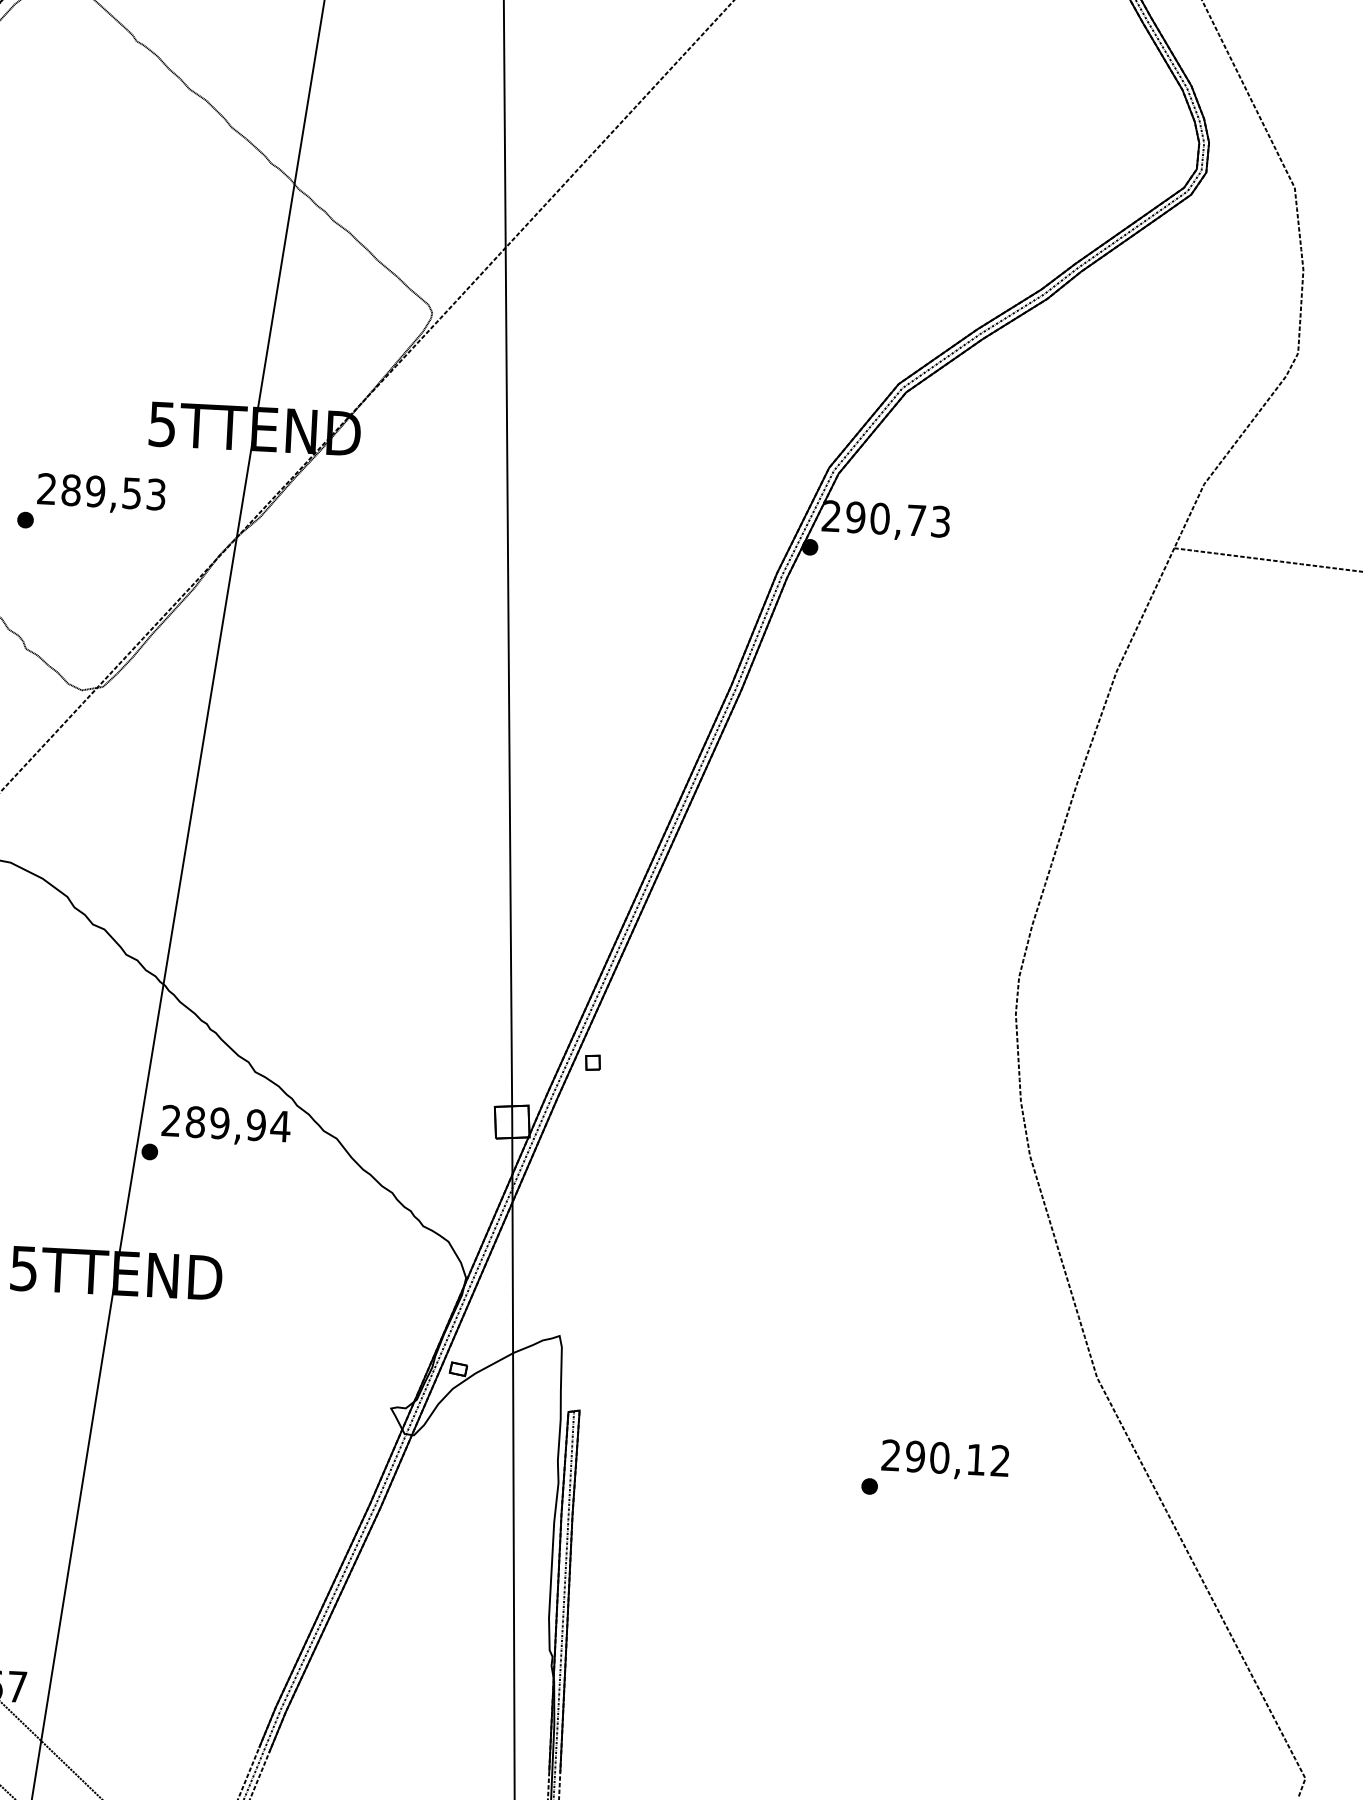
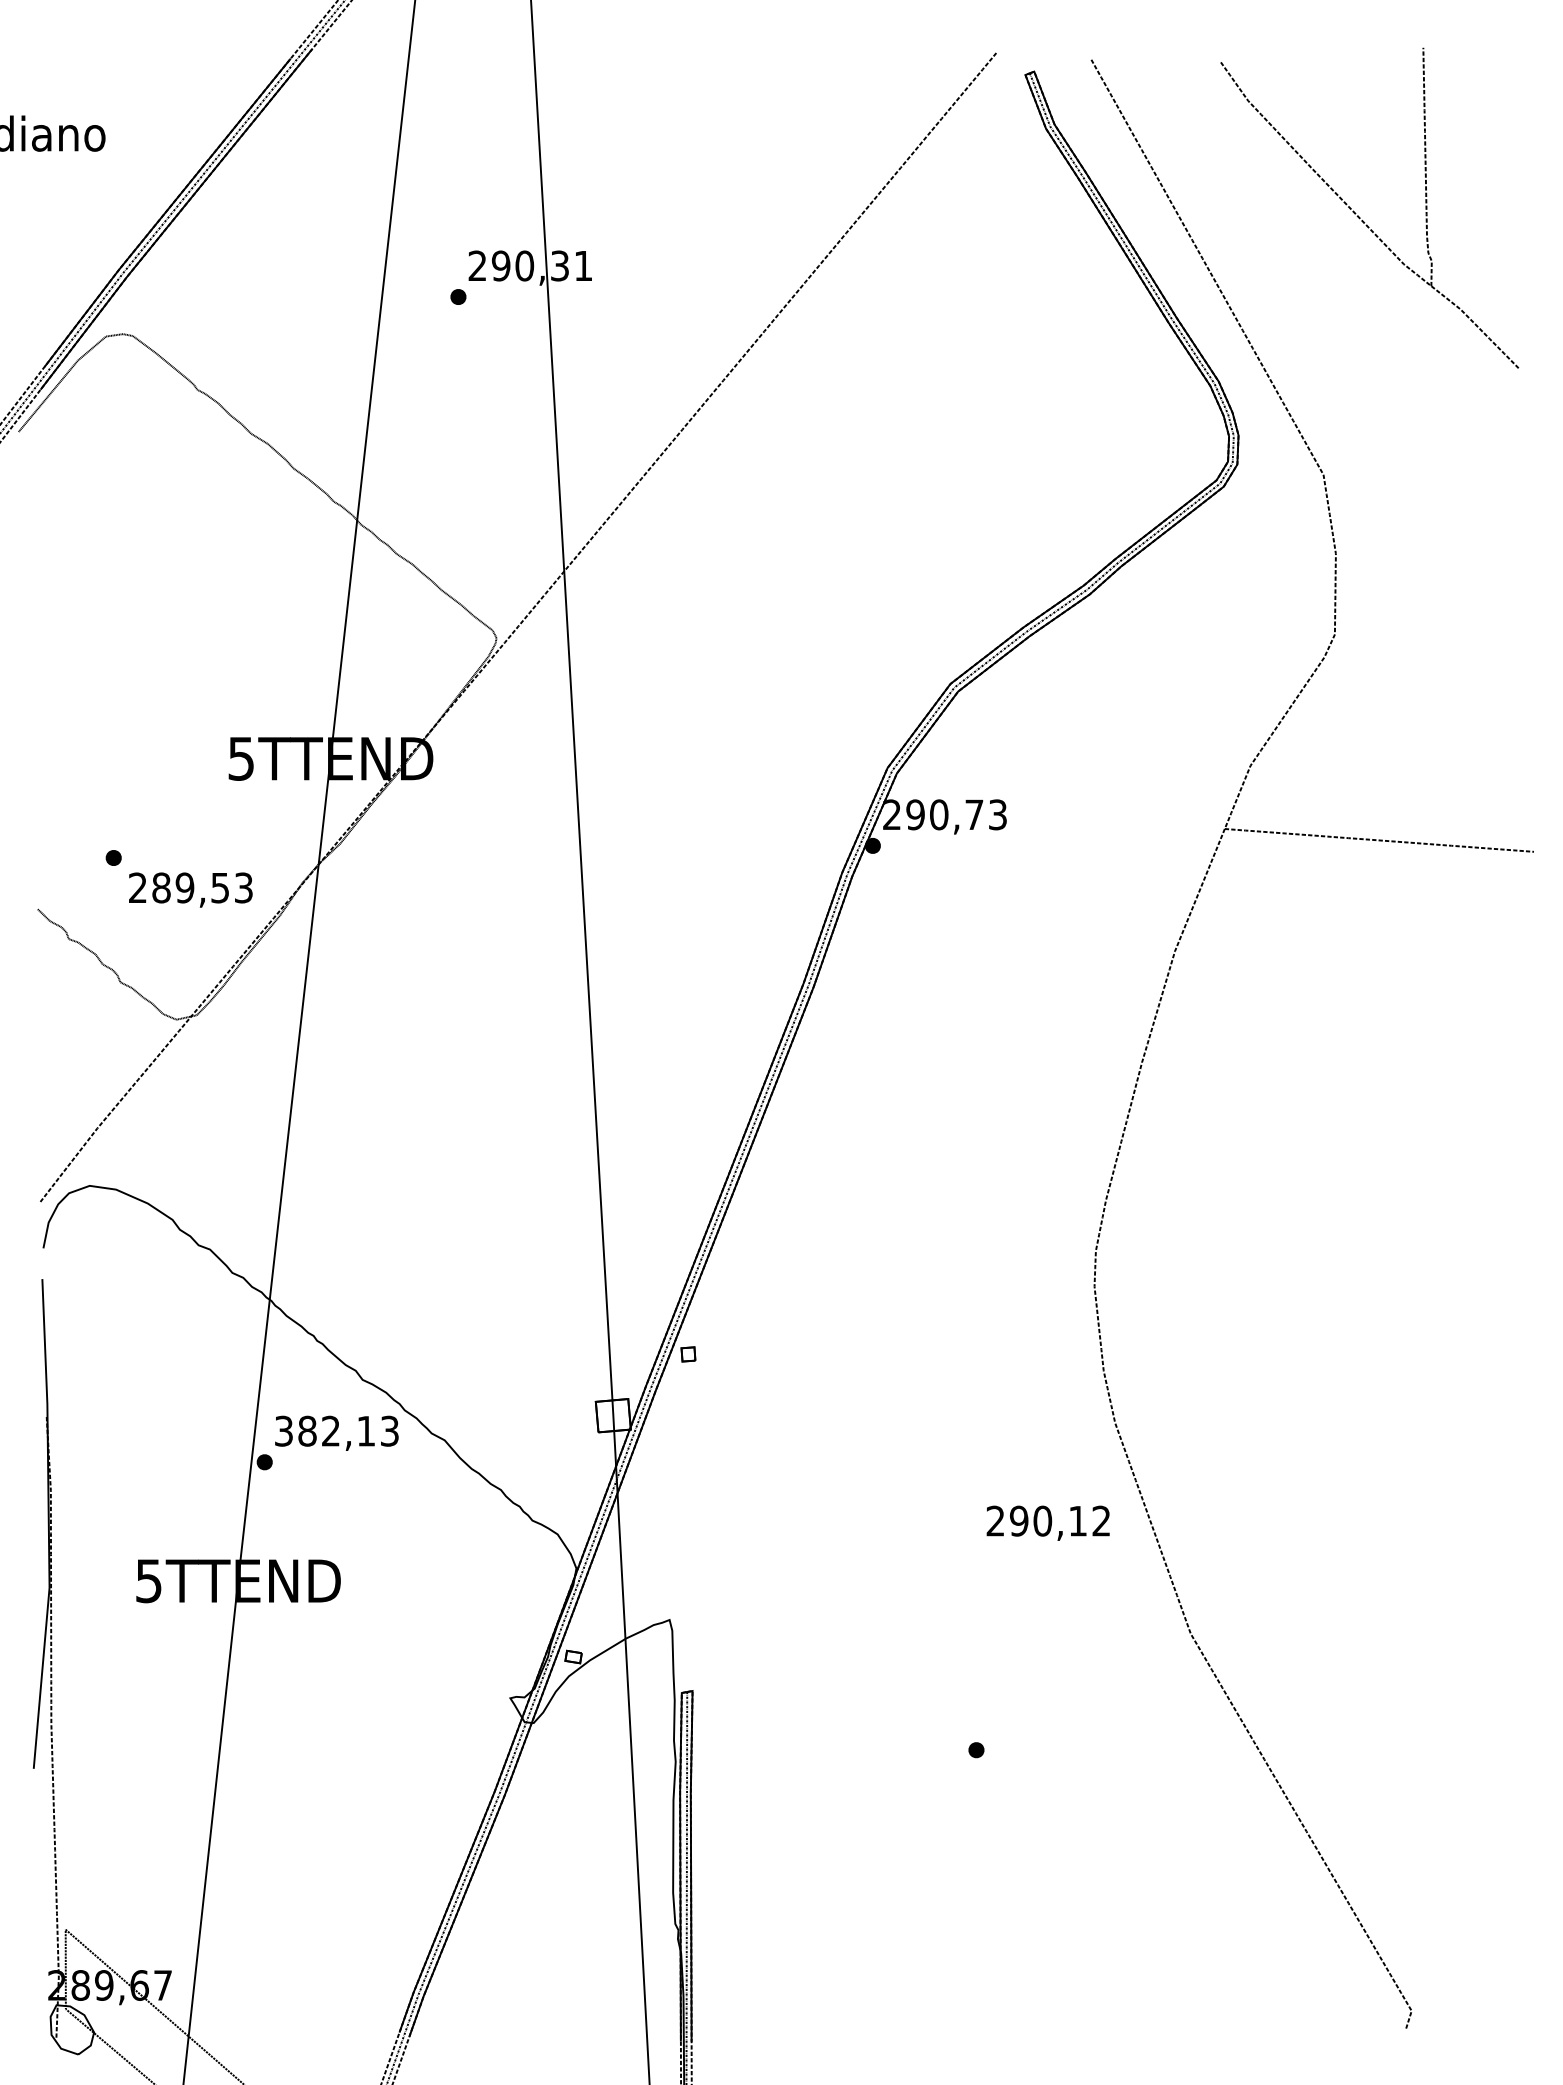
text: (101, 493) -> (190, 889), moved
text: (226, 1122) -> (337, 1430), 289,94 -> 382,13
text: (944, 1459) -> (1047, 1522), moved

